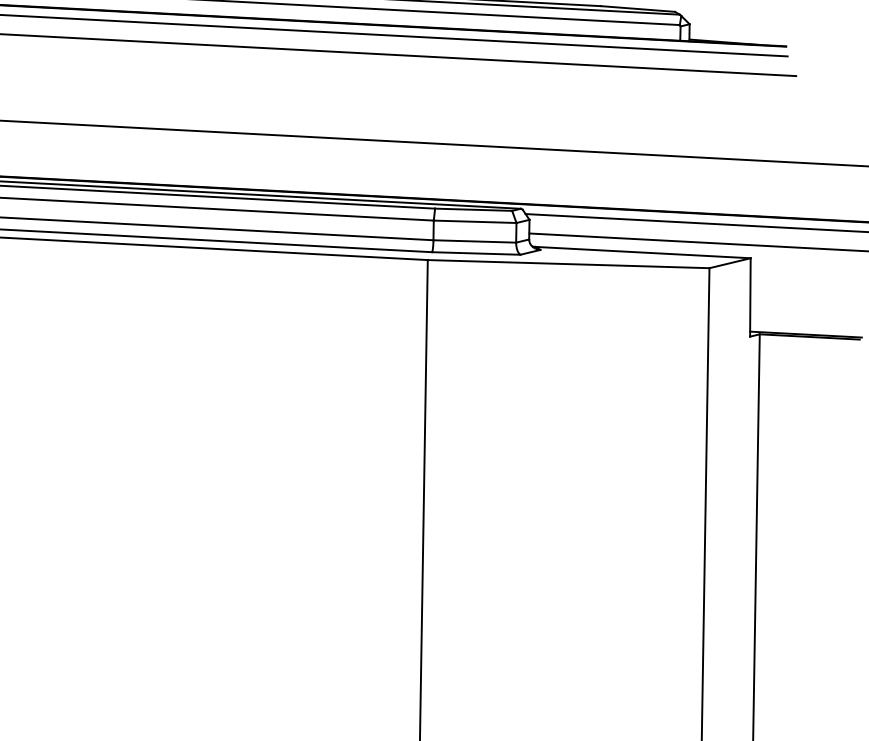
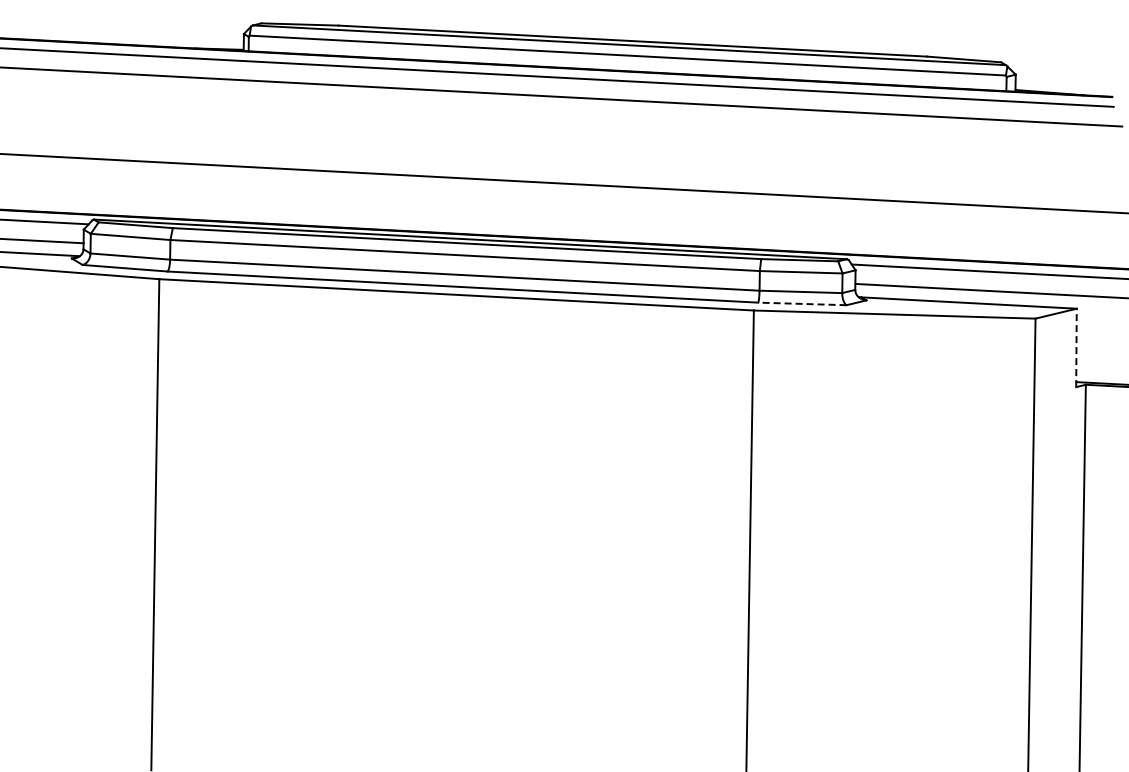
line: (475, 253) -> (801, 303), solid -> dashed
line: (750, 297) -> (1076, 347), solid -> dashed

